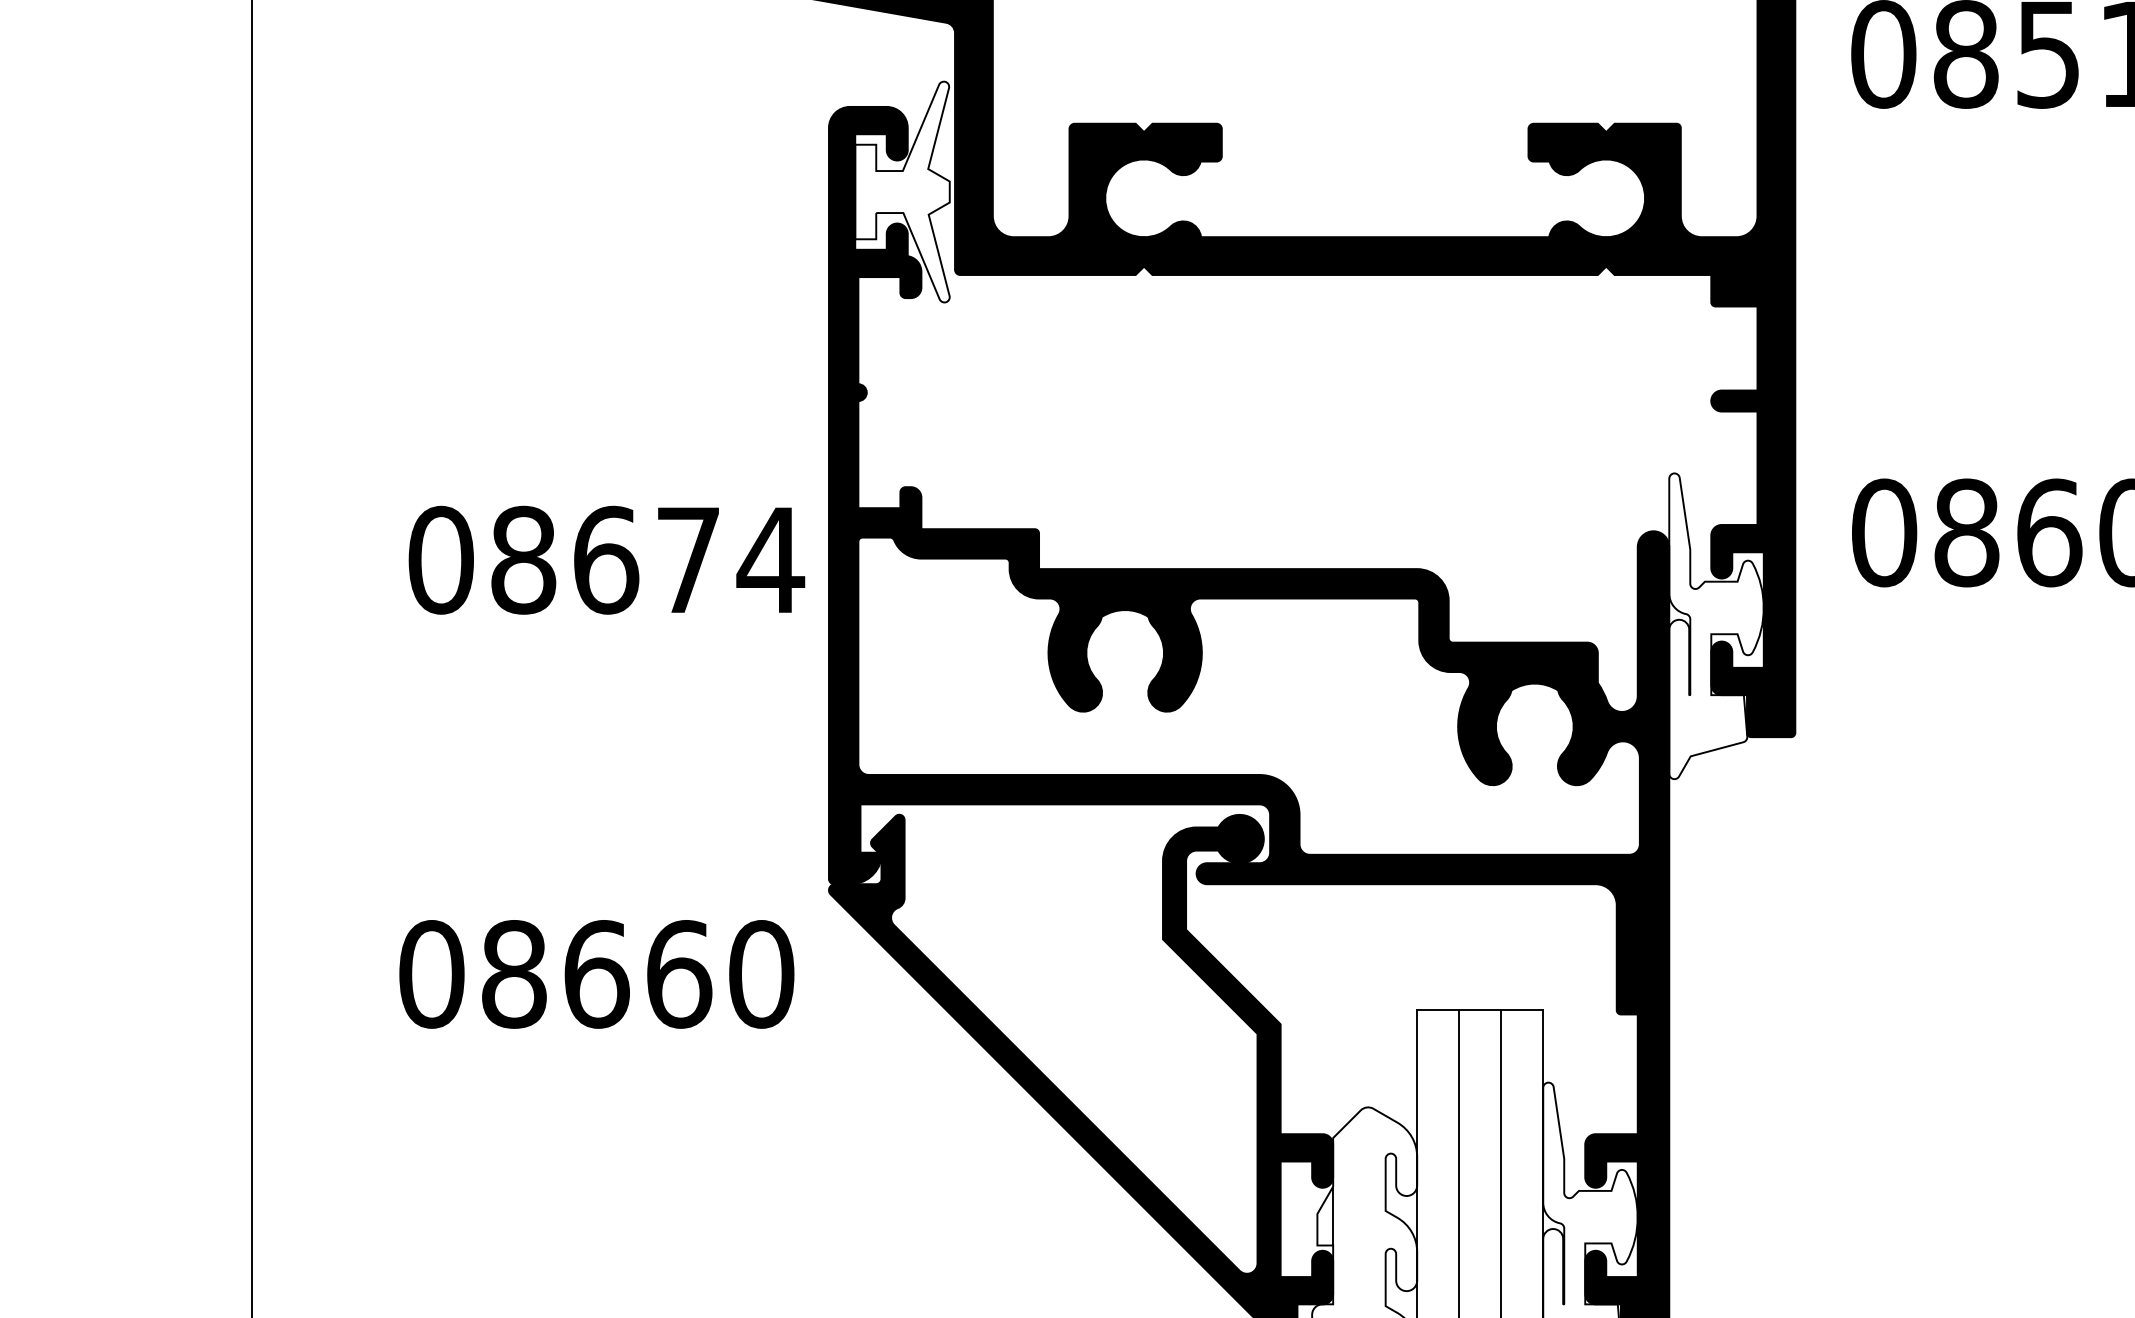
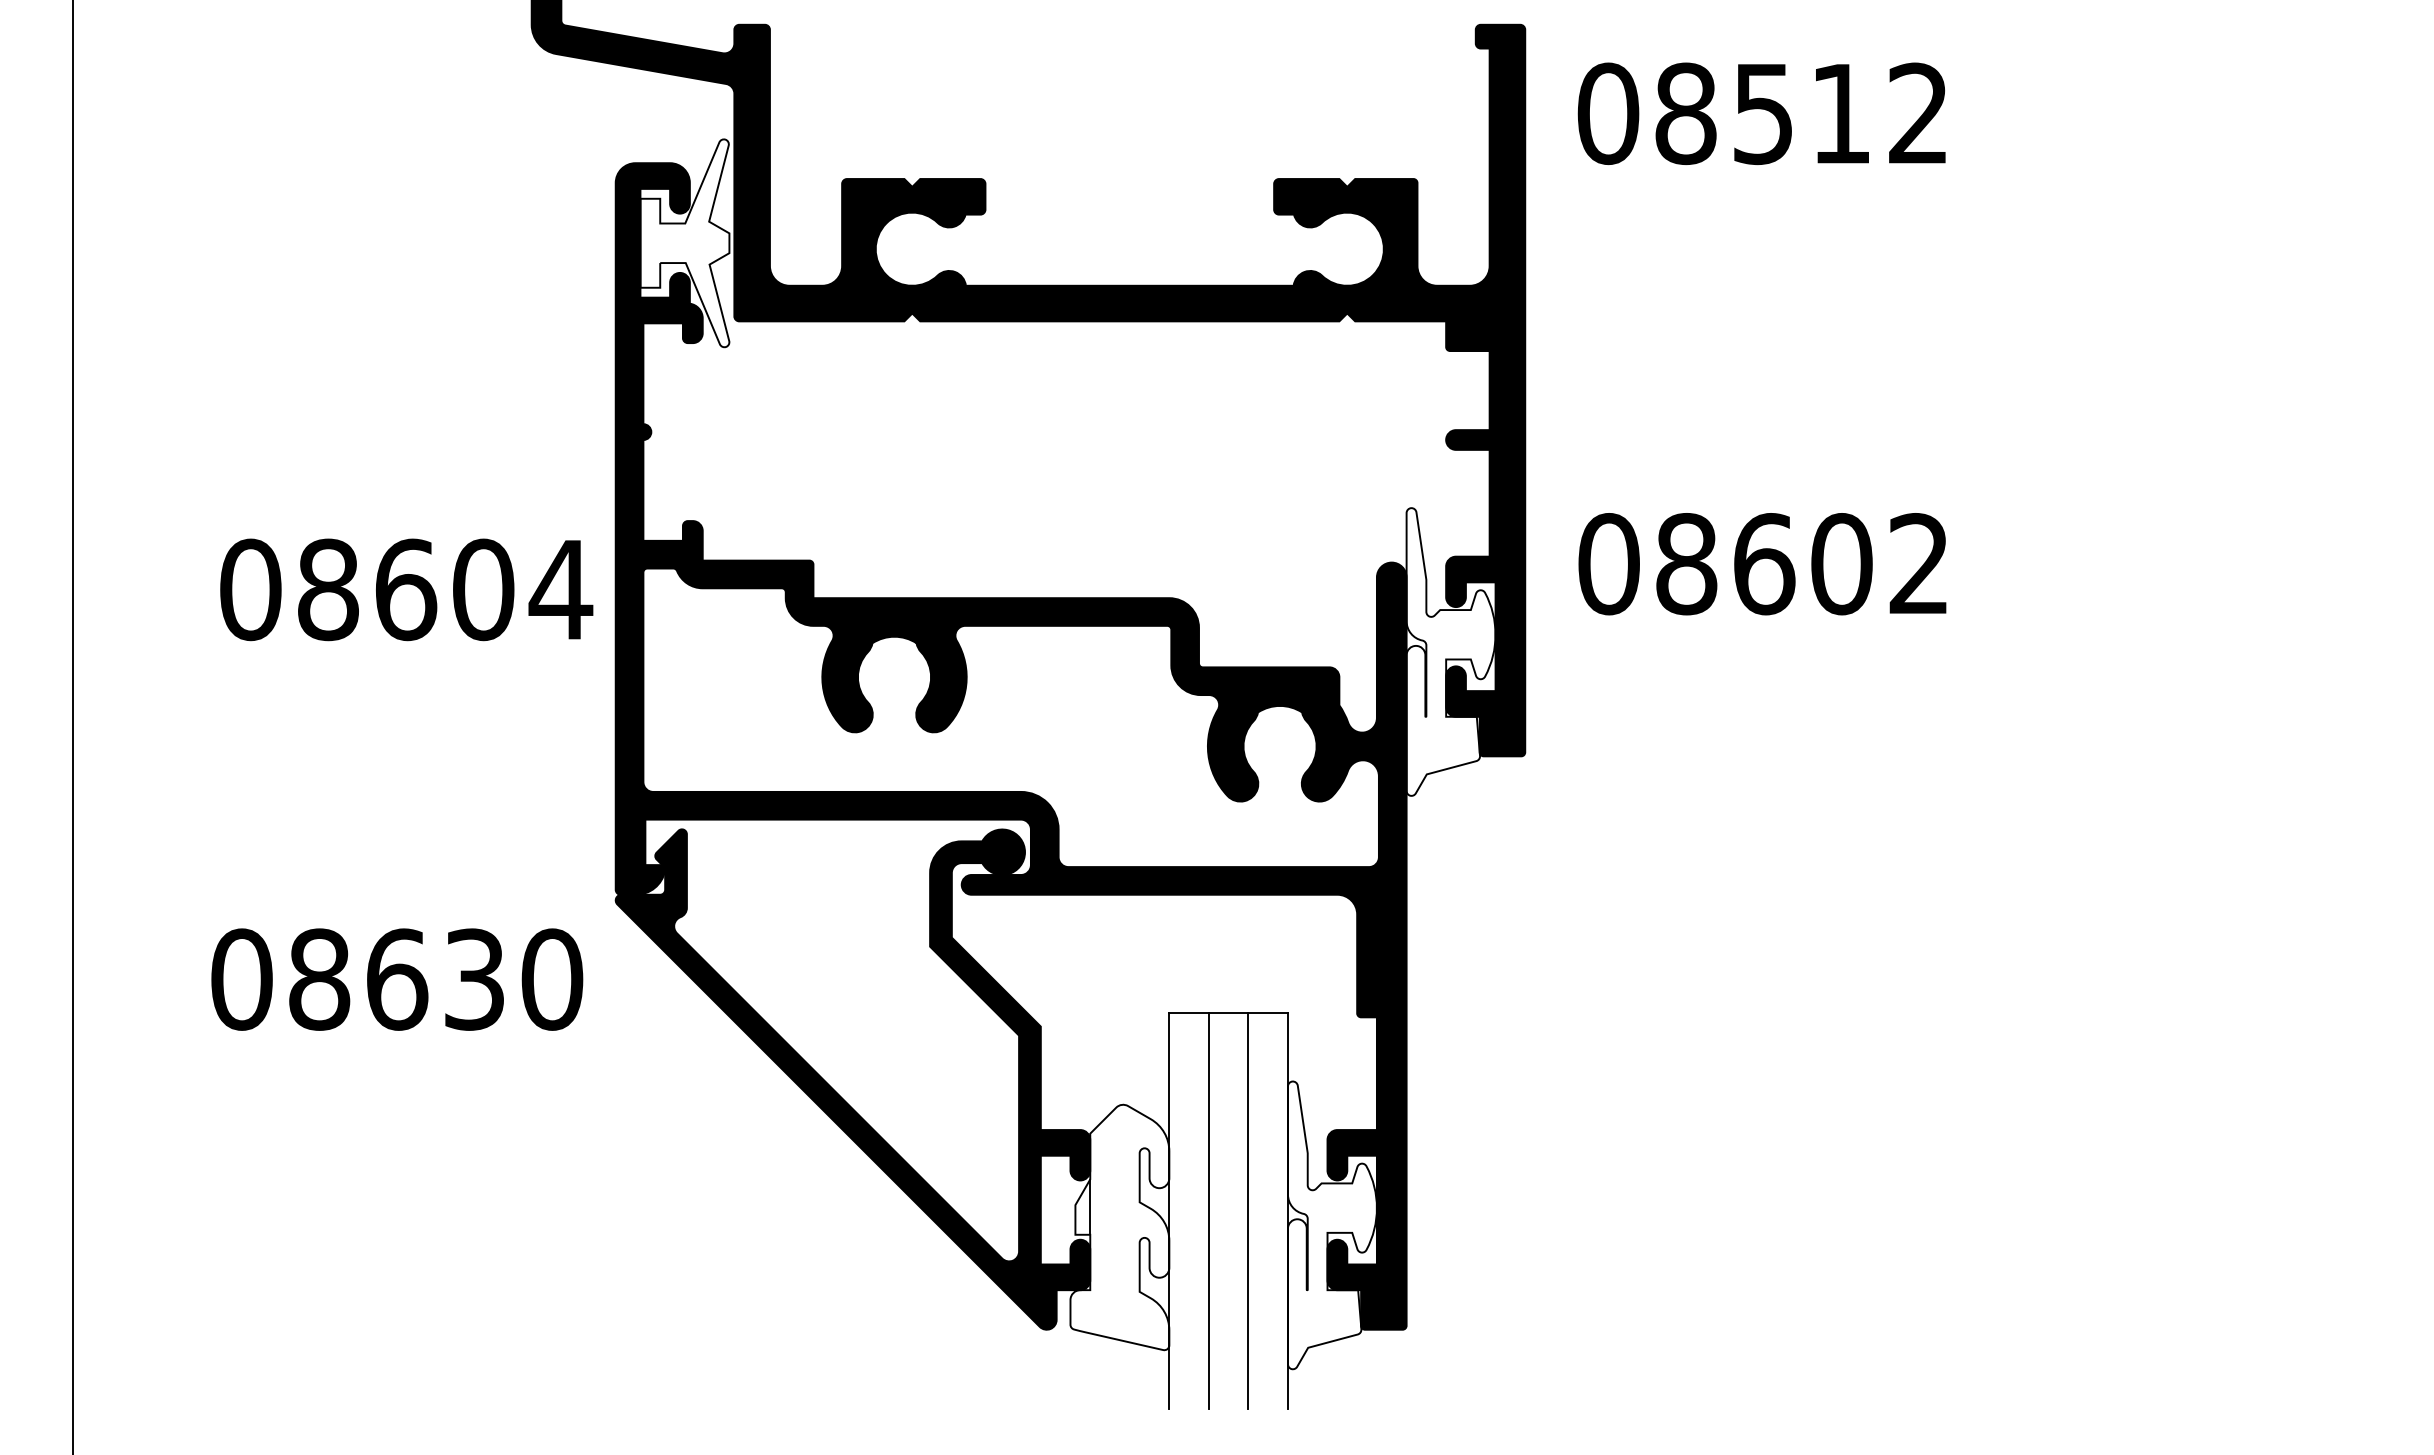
text: (688, 559) -> (483, 589), 08674 -> 08604
text: (679, 974) -> (475, 979), 08660 -> 08630

